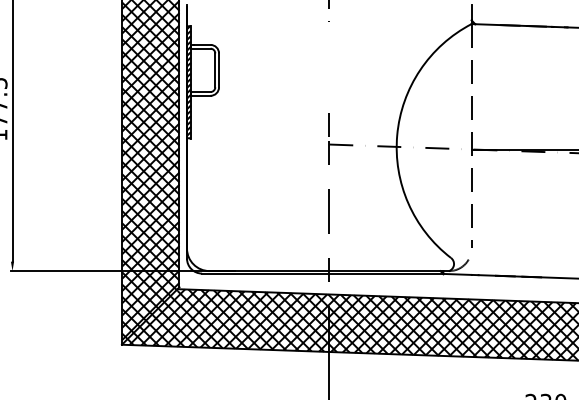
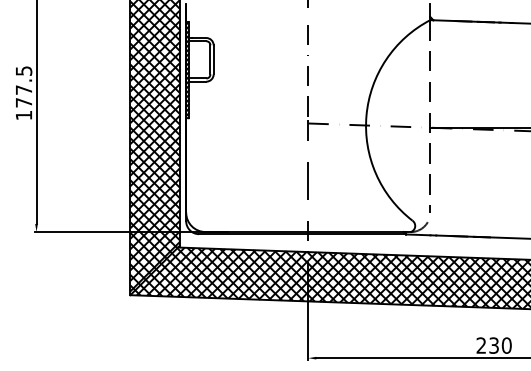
line: (328, 65) -> (307, 55), added

